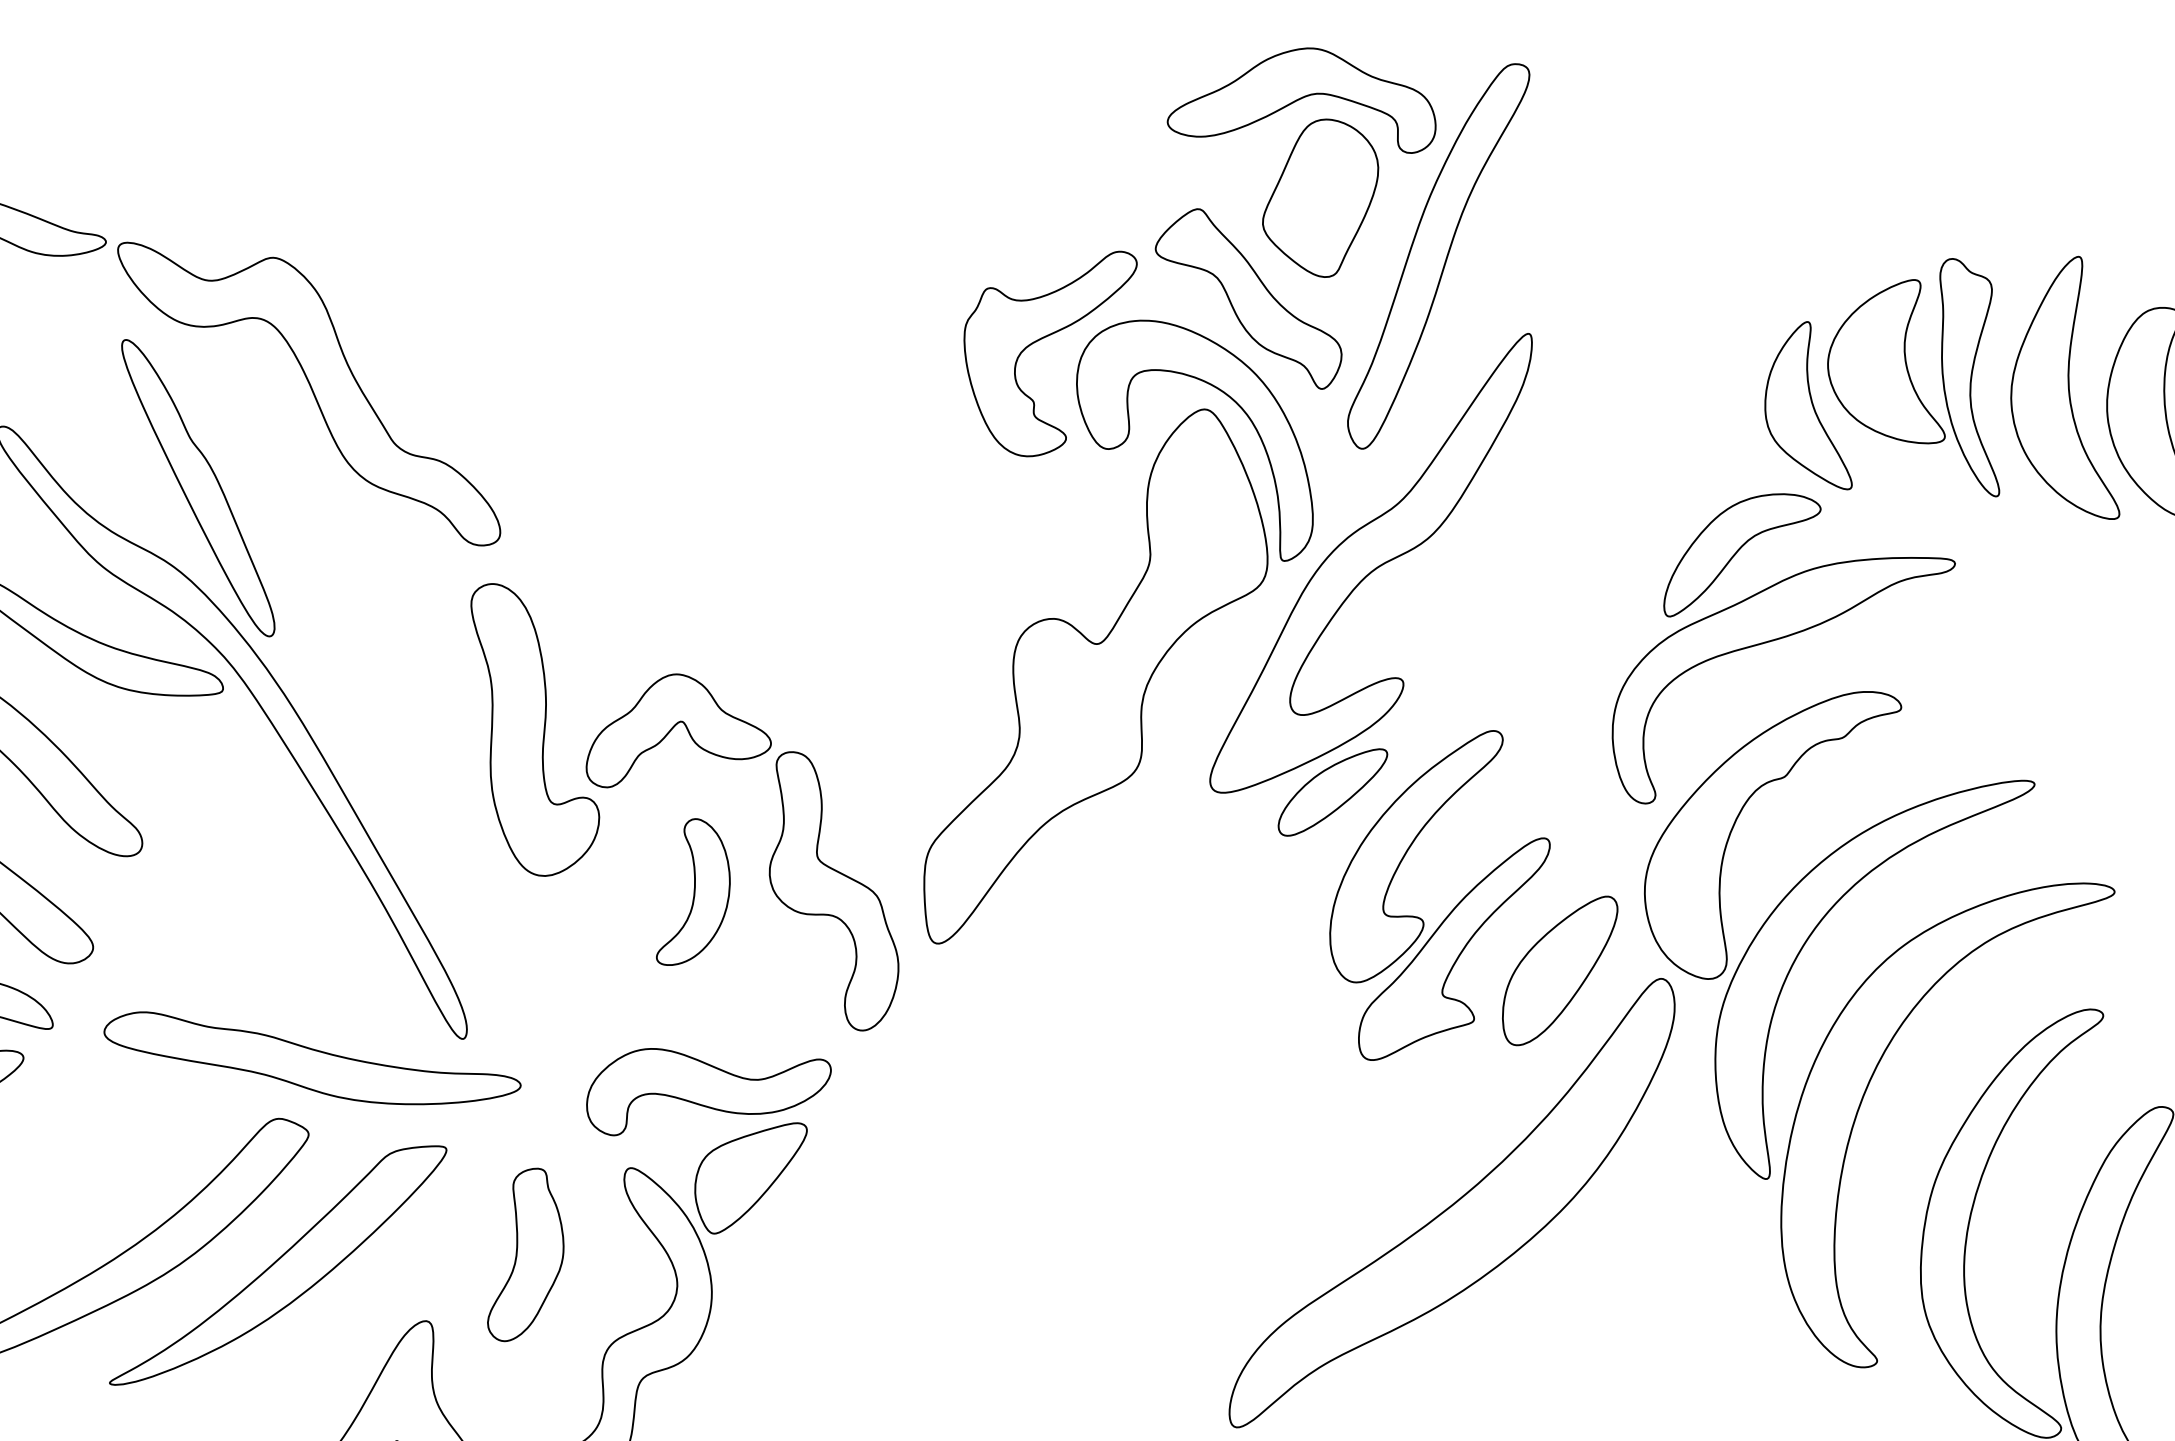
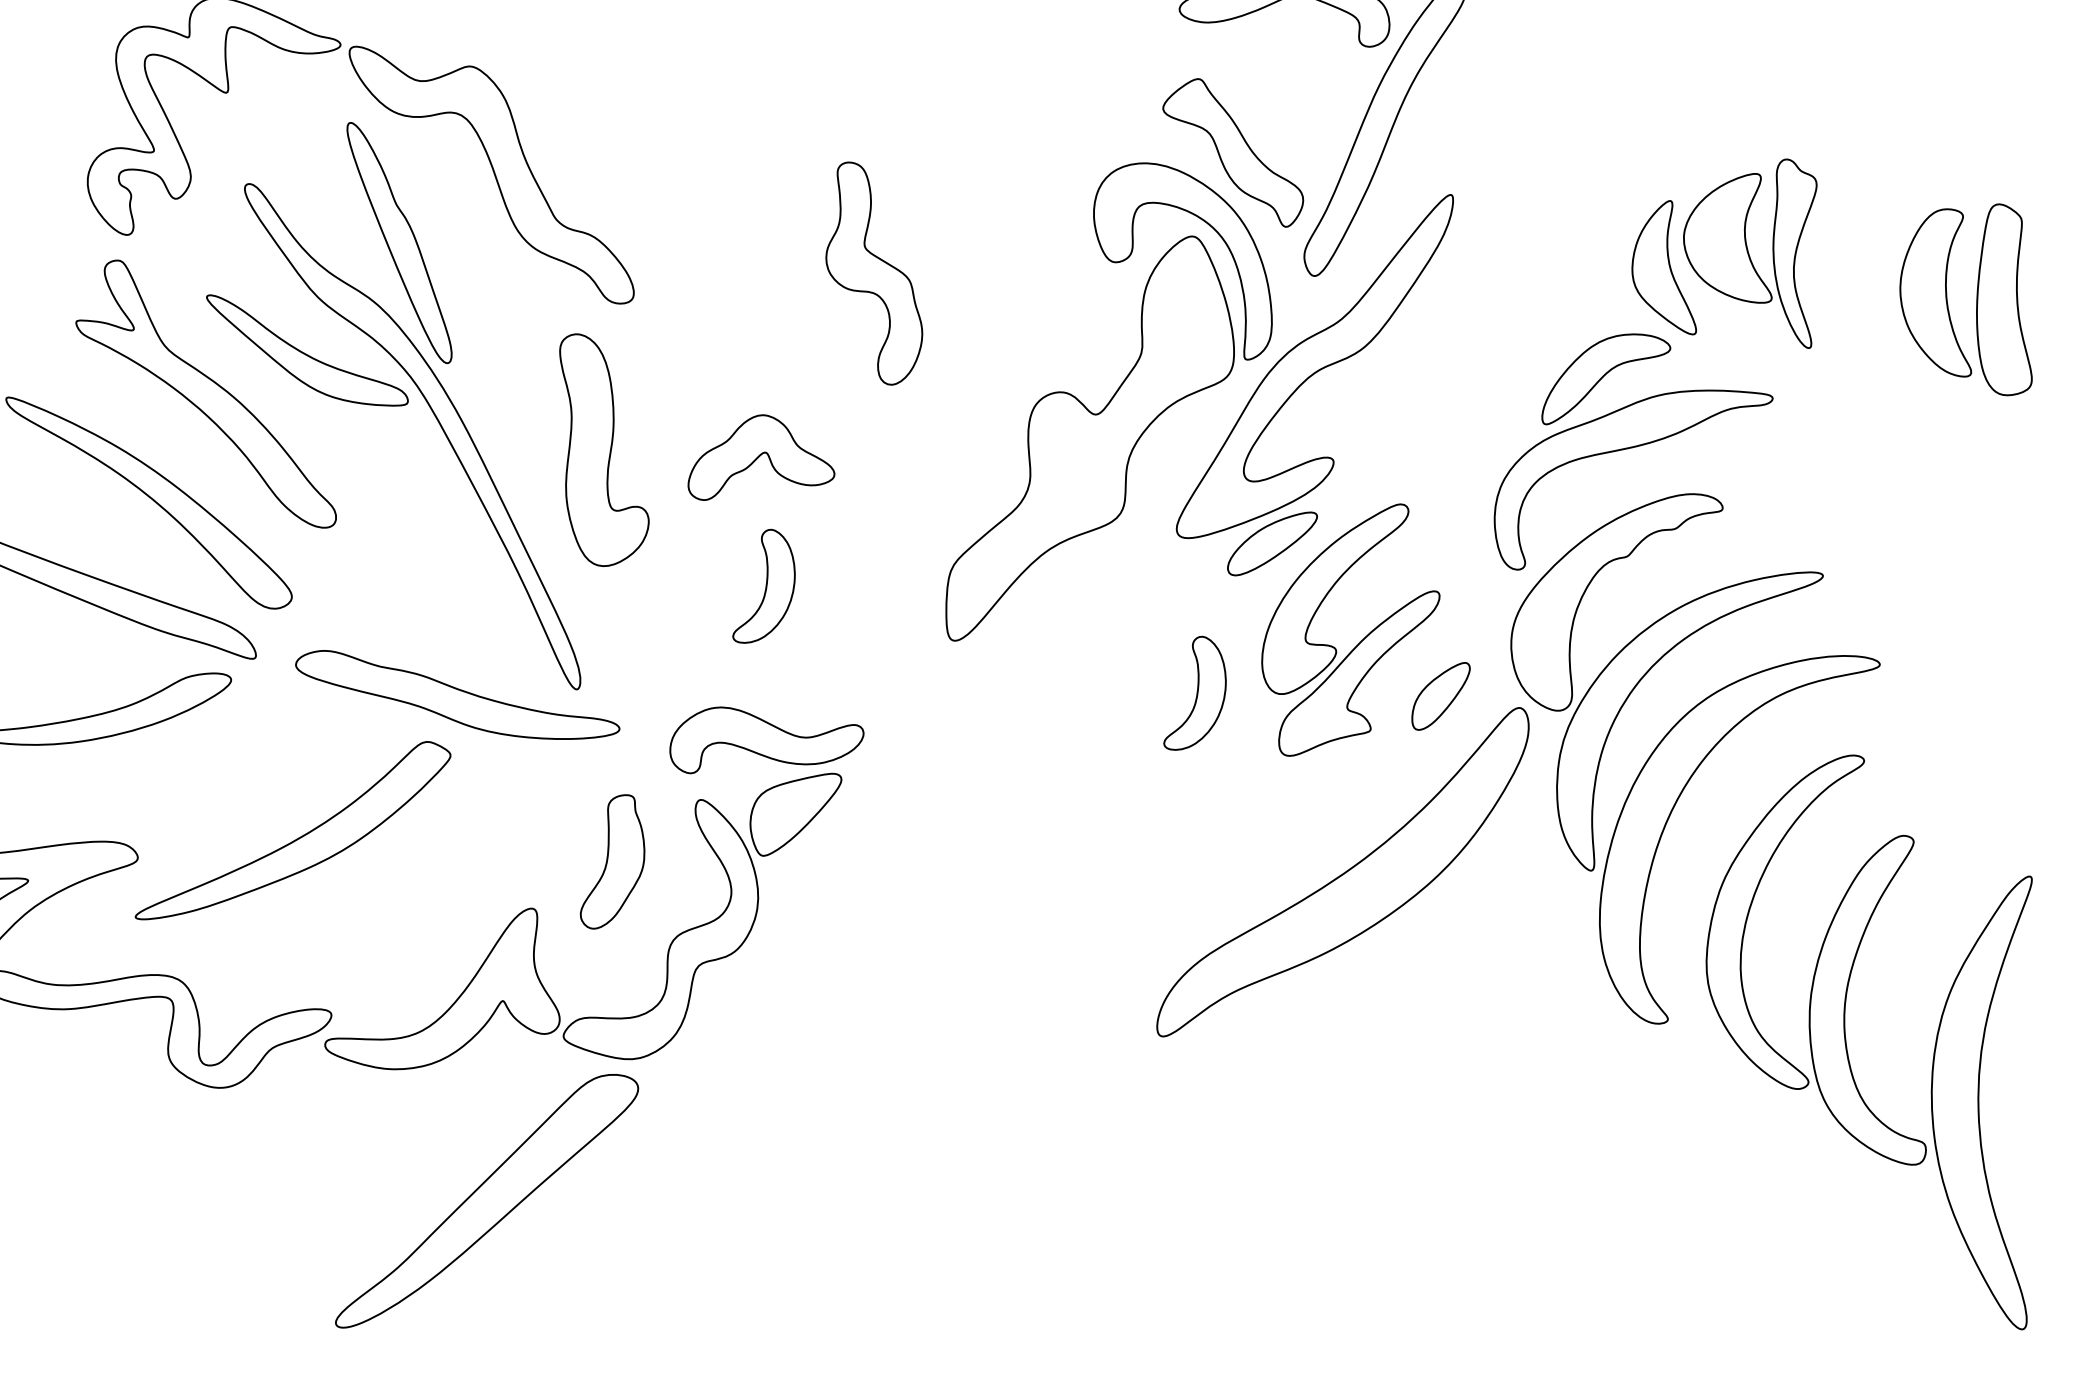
part: (1320, 198) -> (1295, 77), removed
part: (1047, 337) -> (1073, 171), removed
part: (2059, 390) -> (1864, 268), removed
part: (536, 727) -> (604, 449), moved
part: (832, 890) -> (874, 273), moved
part: (1559, 971) -> (1440, 696), size x0.6
part: (1247, 988) -> (1194, 692), added
part: (278, 1264) -> (419, 856), removed

